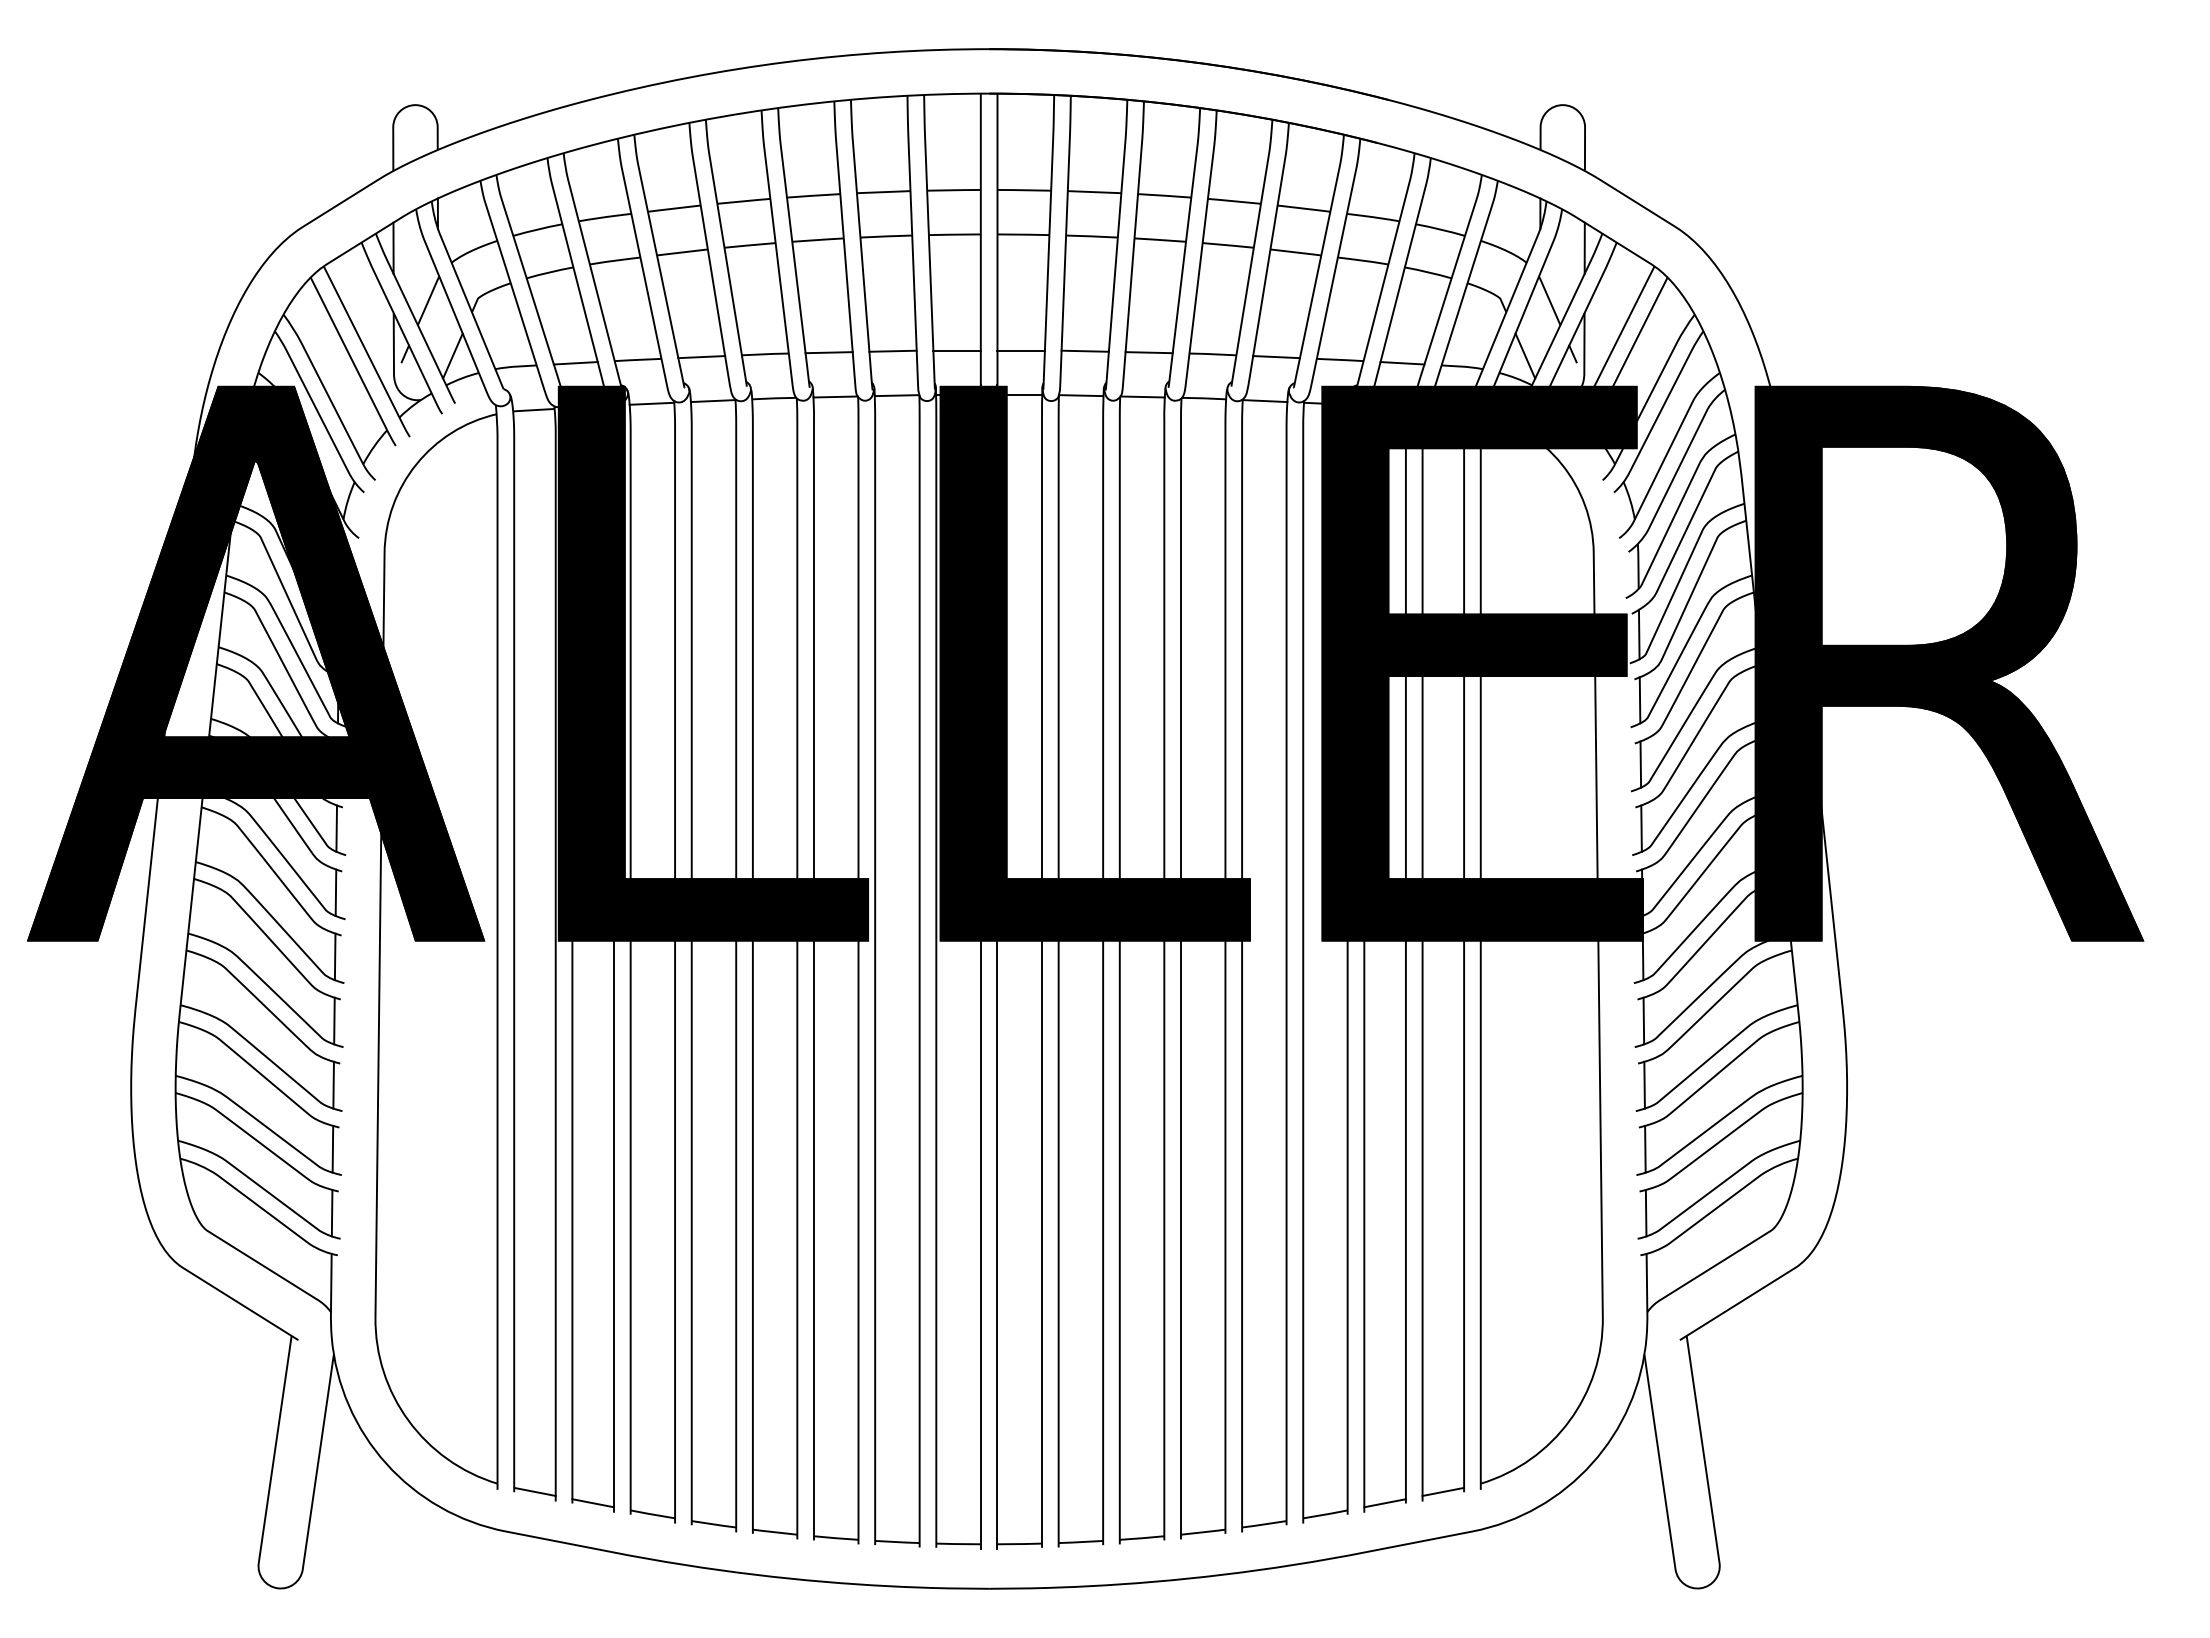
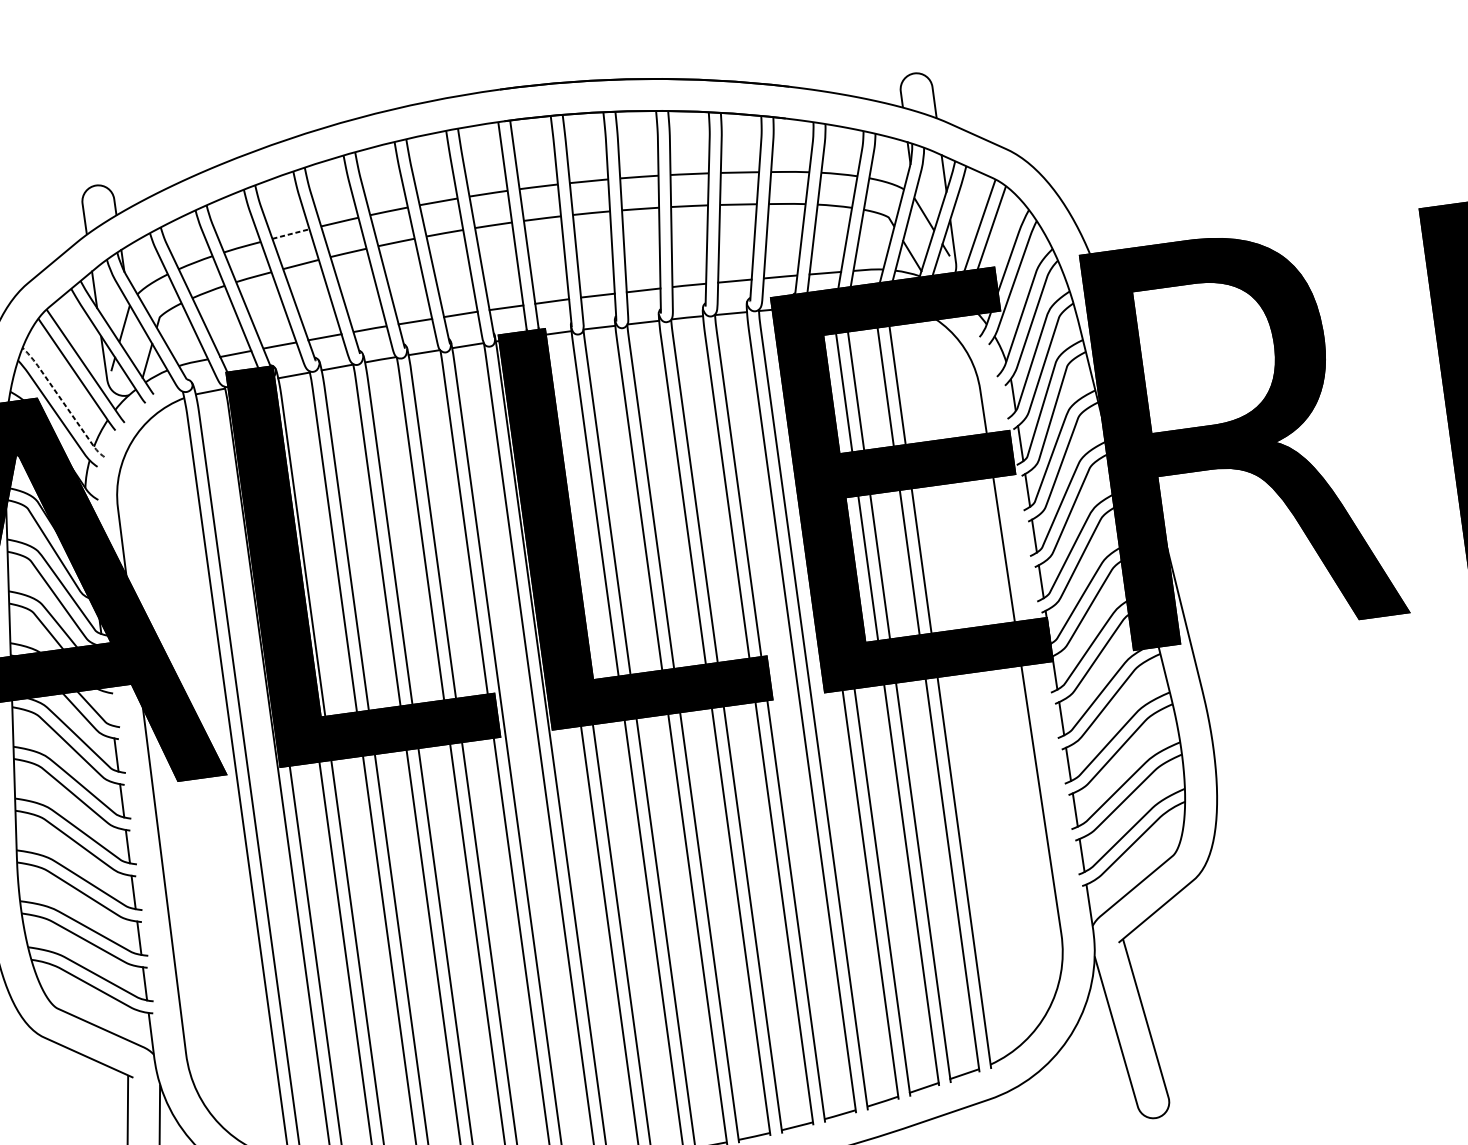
line: (674, 208) -> (291, 233), solid -> dashed
line: (329, 397) -> (63, 402), solid -> dashed
line: (336, 828) -> (110, 709), removed

